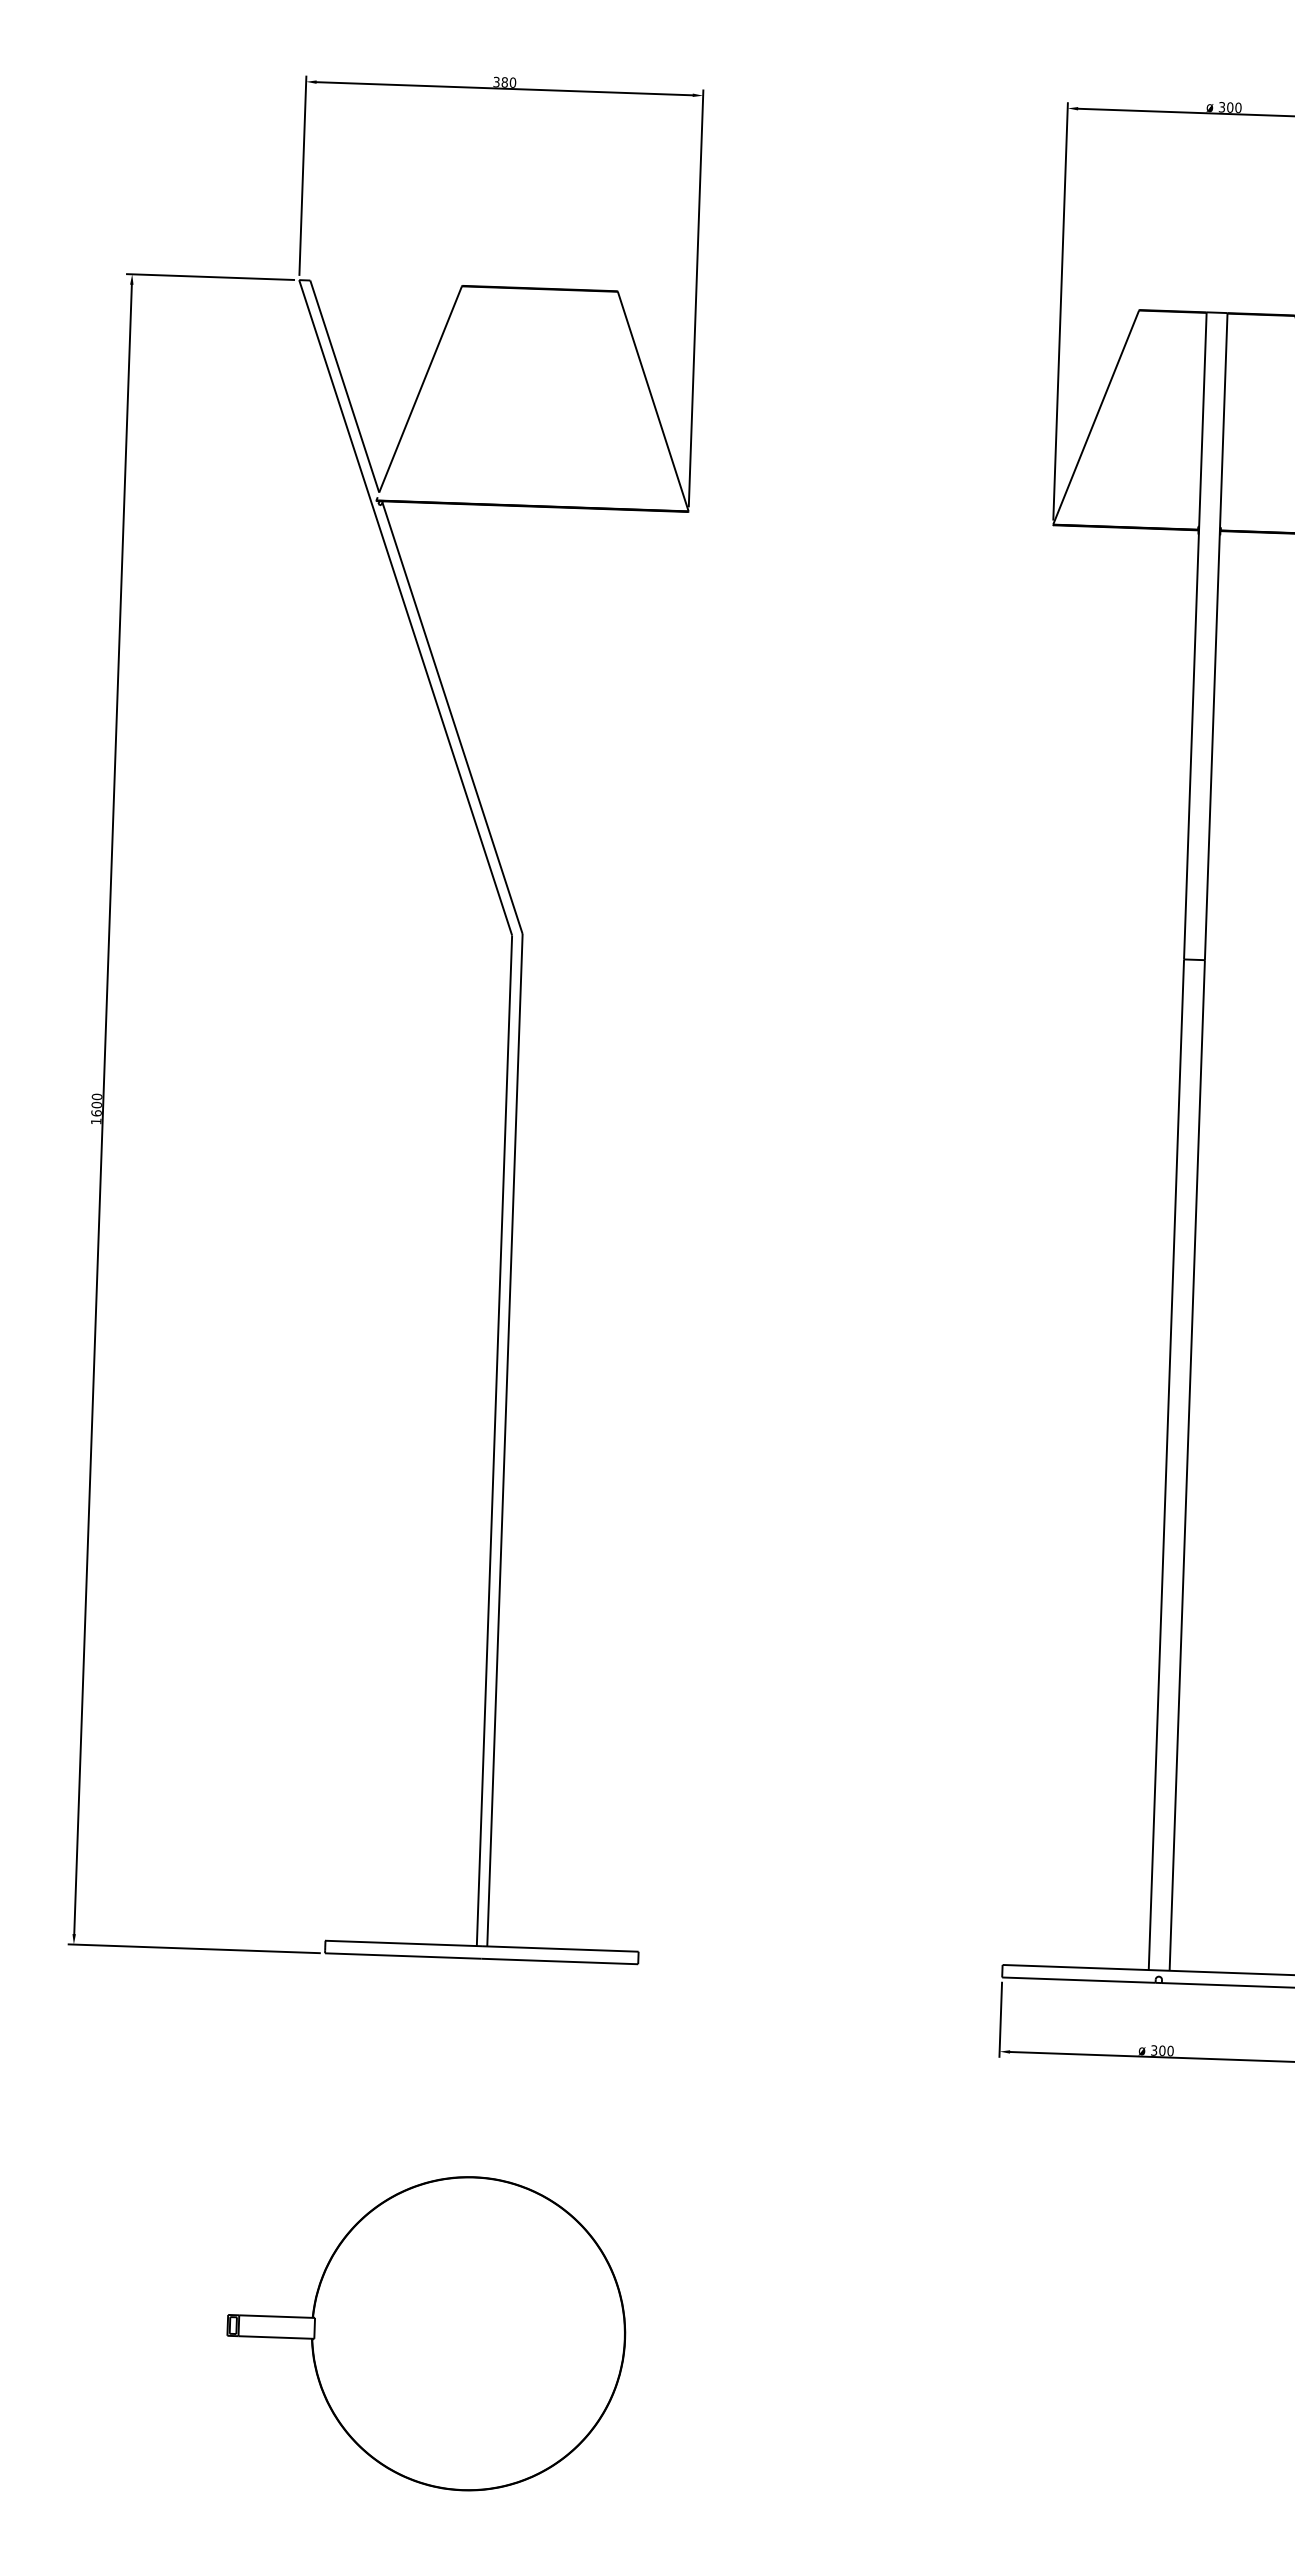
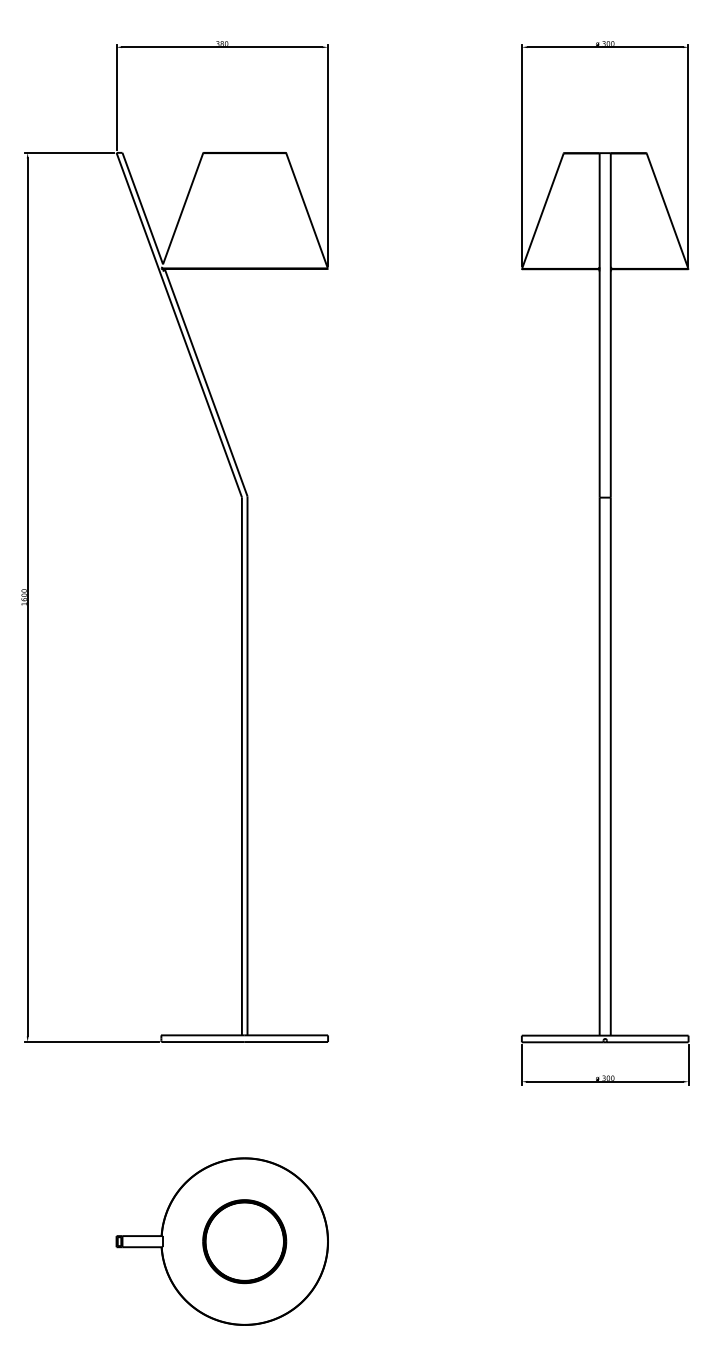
part: (468, 2333) -> (244, 1241), added

